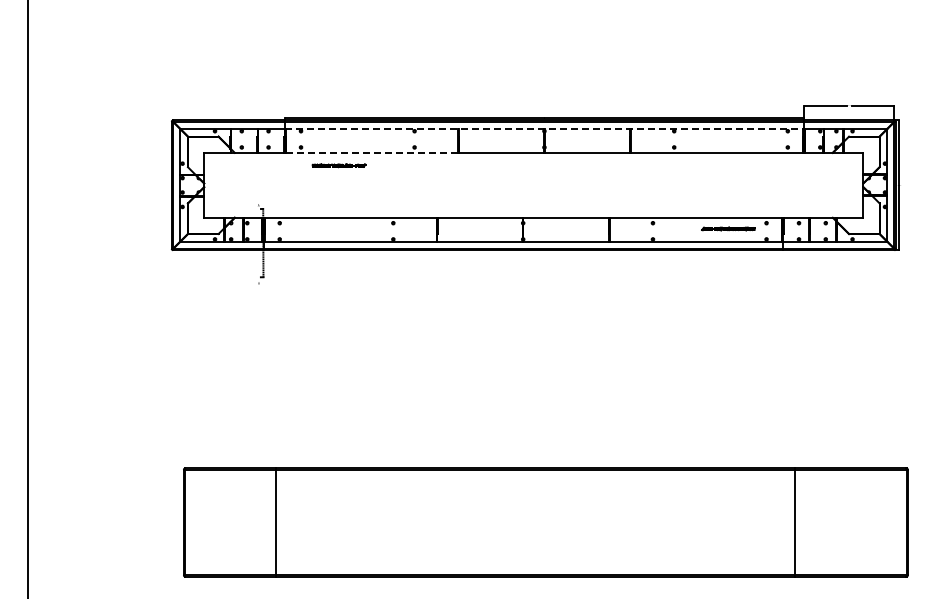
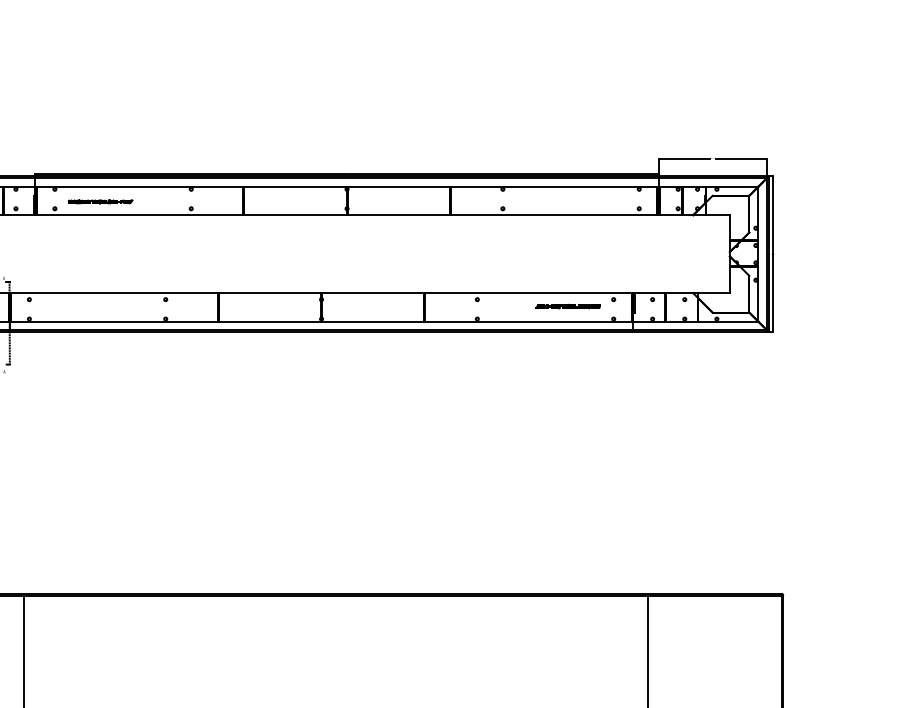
line: (544, 129) -> (347, 187), dashed -> solid
line: (371, 152) -> (139, 214), dashed -> solid
part: (338, 165) -> (99, 201), moved

